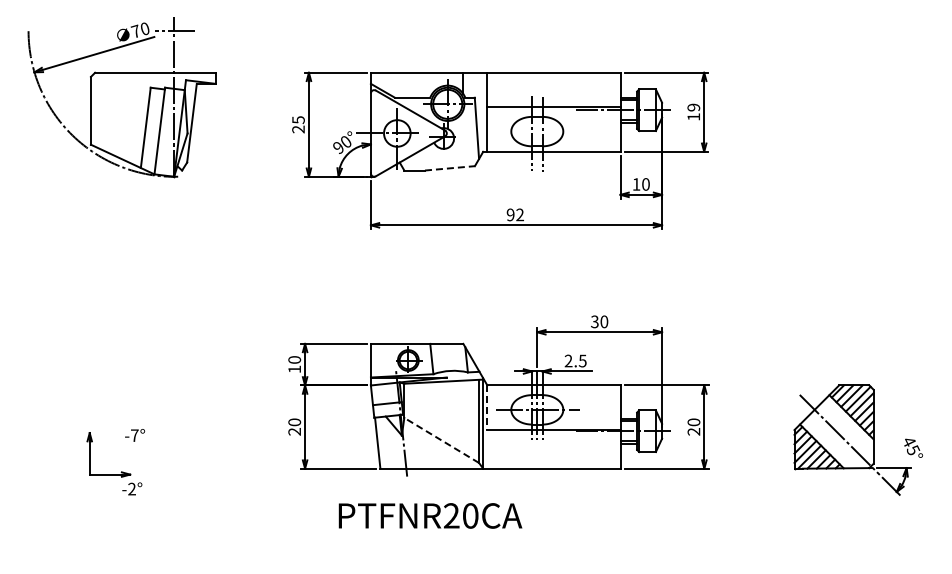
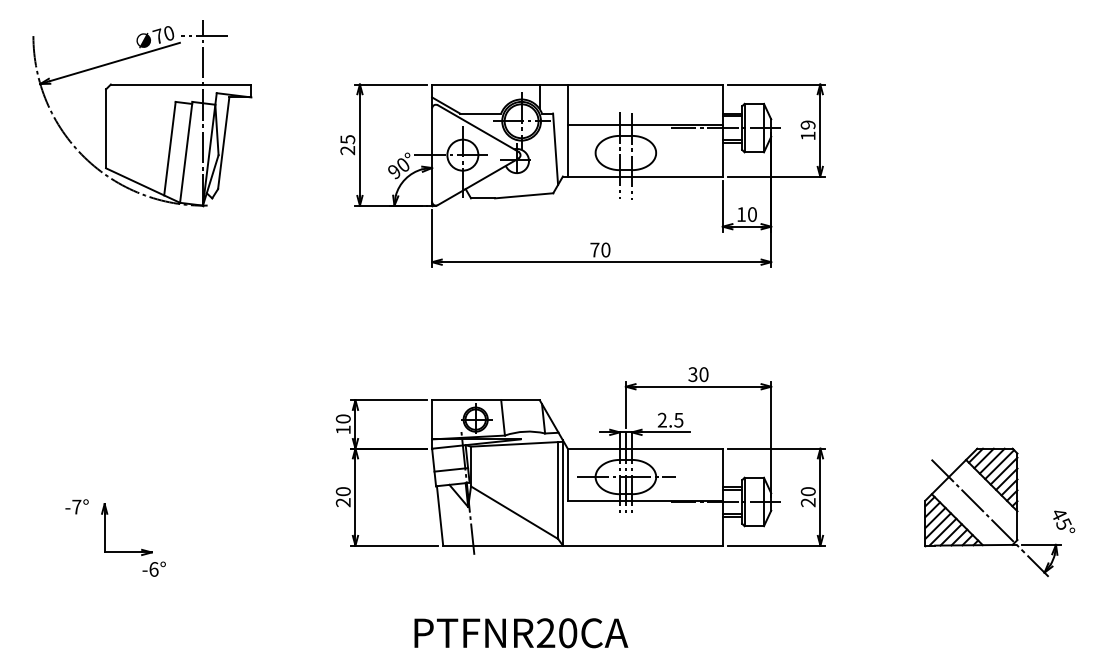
line: (450, 168) -> (524, 195), dashed -> solid
text: (514, 214) -> (599, 249), 92 -> 70
line: (487, 408) -> (567, 475), dashed -> solid
text: (135, 435) -> (77, 506), moved
line: (441, 440) -> (514, 512), dashed -> solid
text: (132, 488) -> (154, 568), -2° -> -6°
text: (430, 515) -> (521, 632), moved

